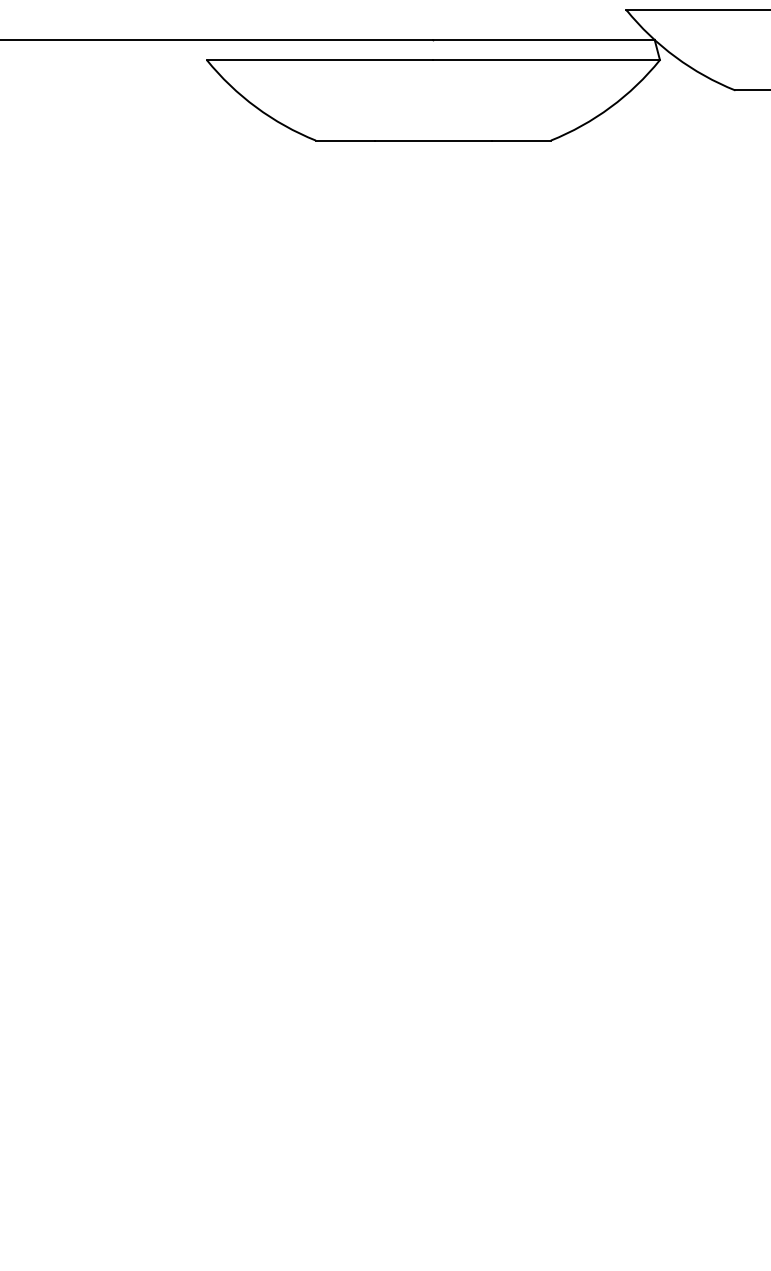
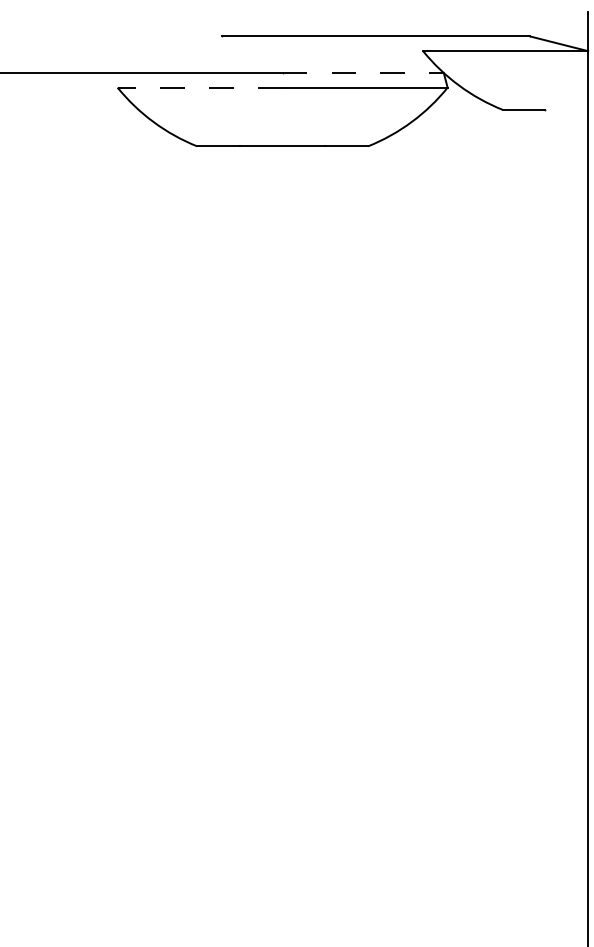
line: (544, 39) -> (363, 72), solid -> dashed
line: (319, 59) -> (199, 87), solid -> dashed

